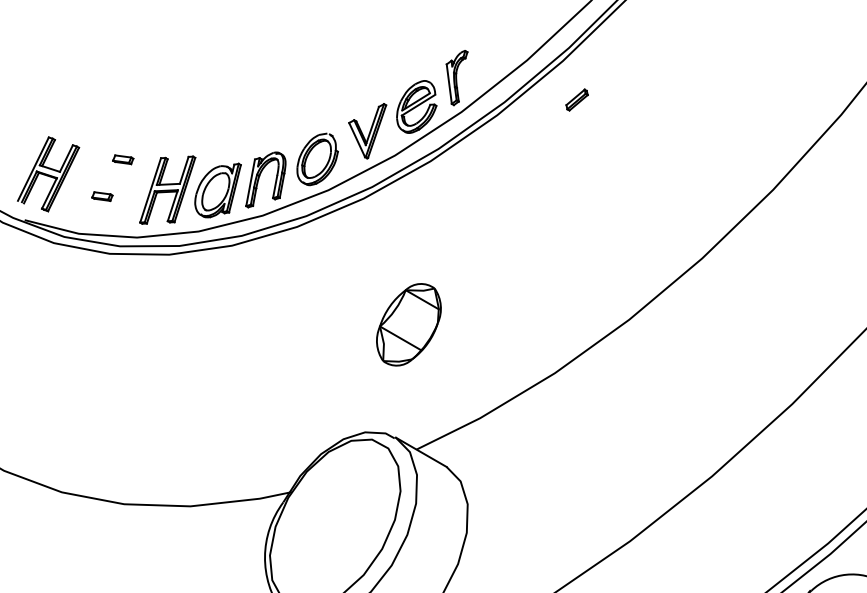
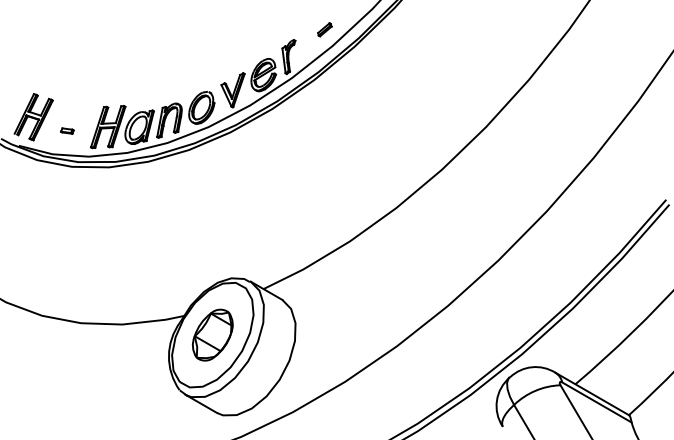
part: (576, 99) -> (324, 29), moved
part: (123, 158) -> (80, 107), removed
part: (408, 323) -> (212, 334), moved

